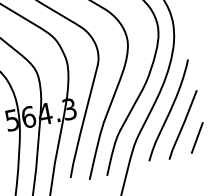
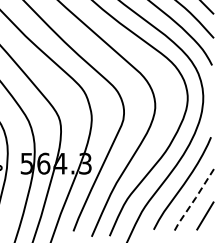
line: (182, 124) -> (193, 200), solid -> dashed

